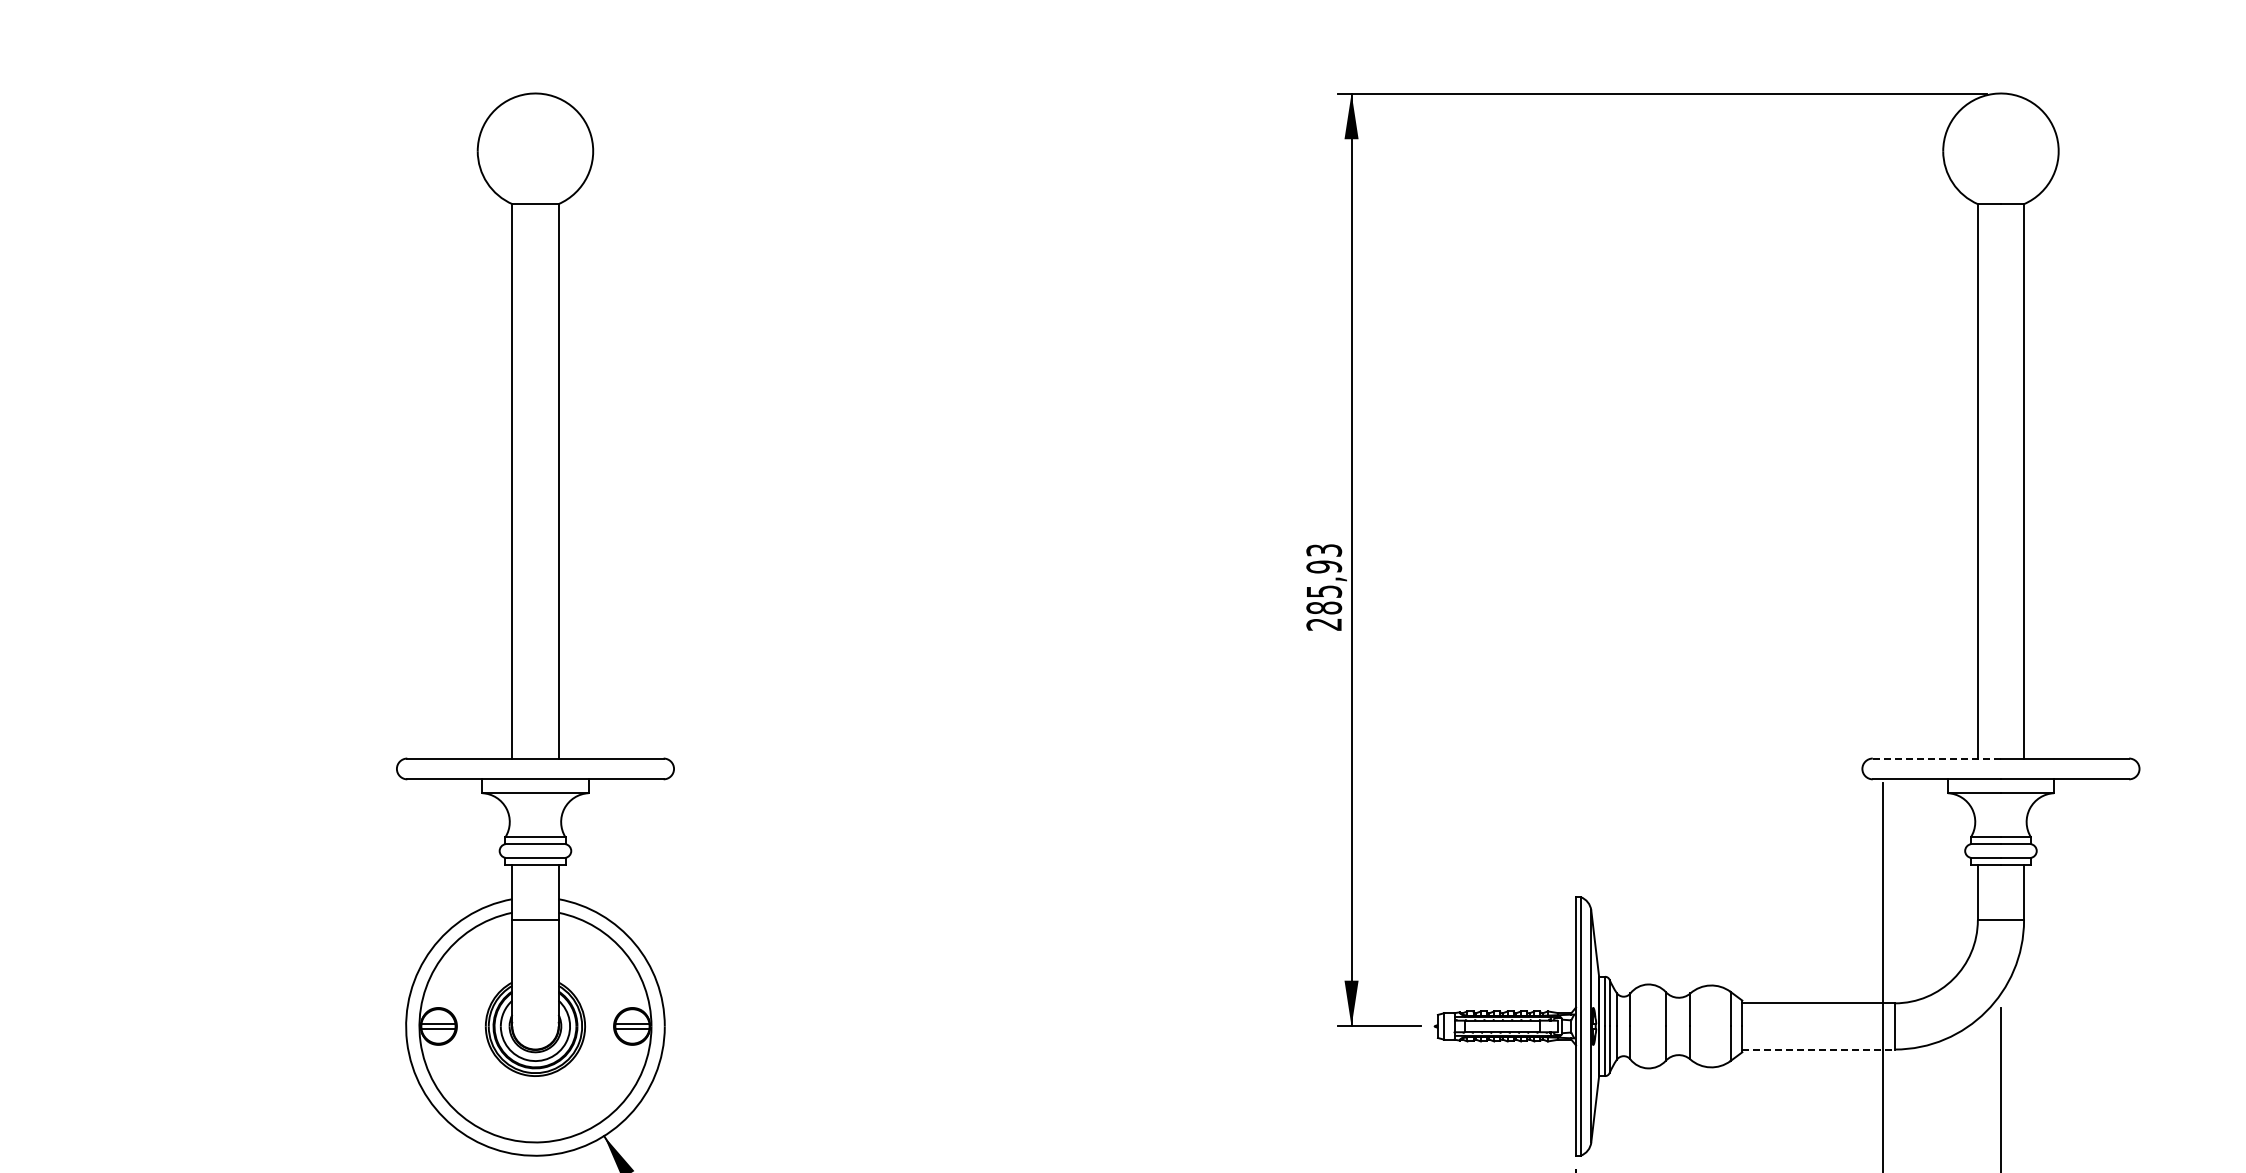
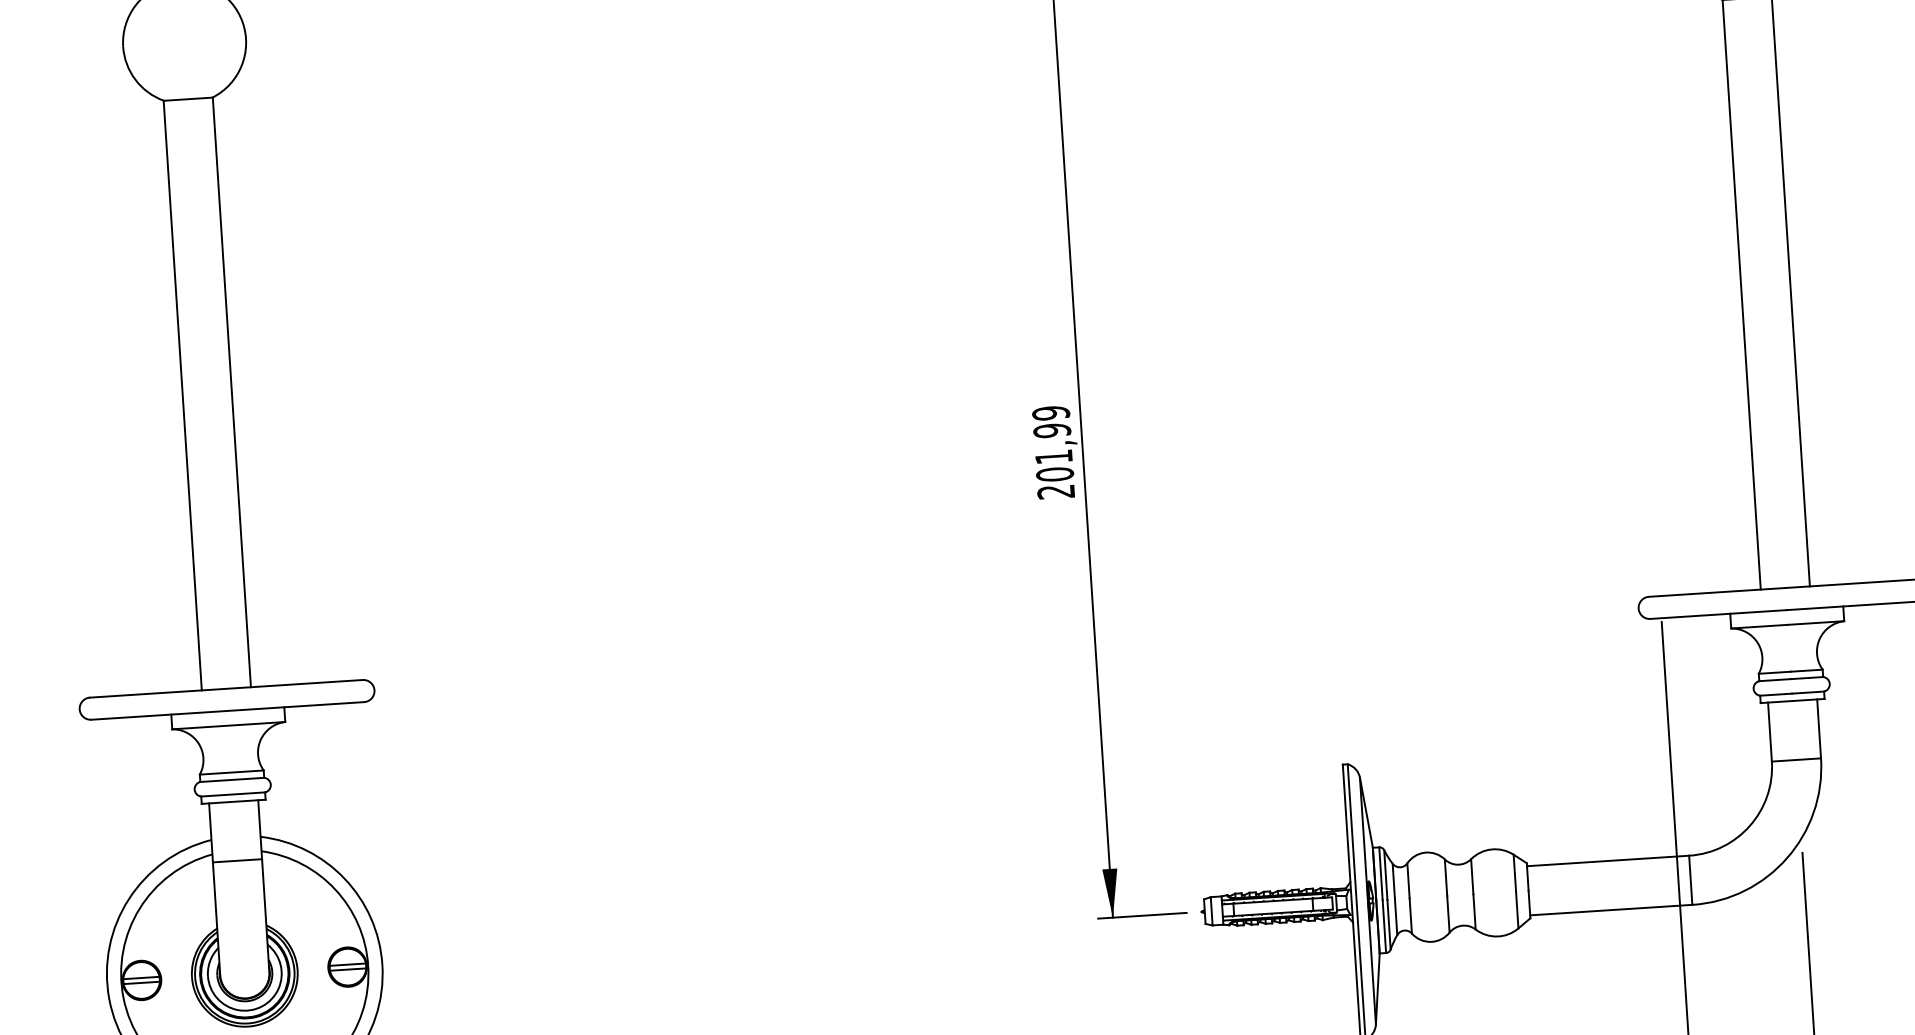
text: (1324, 579) -> (1053, 444), 285,93 -> 201,99
line: (1936, 758) -> (1716, 592), dashed -> solid
line: (1819, 1049) -> (1612, 909), dashed -> solid

